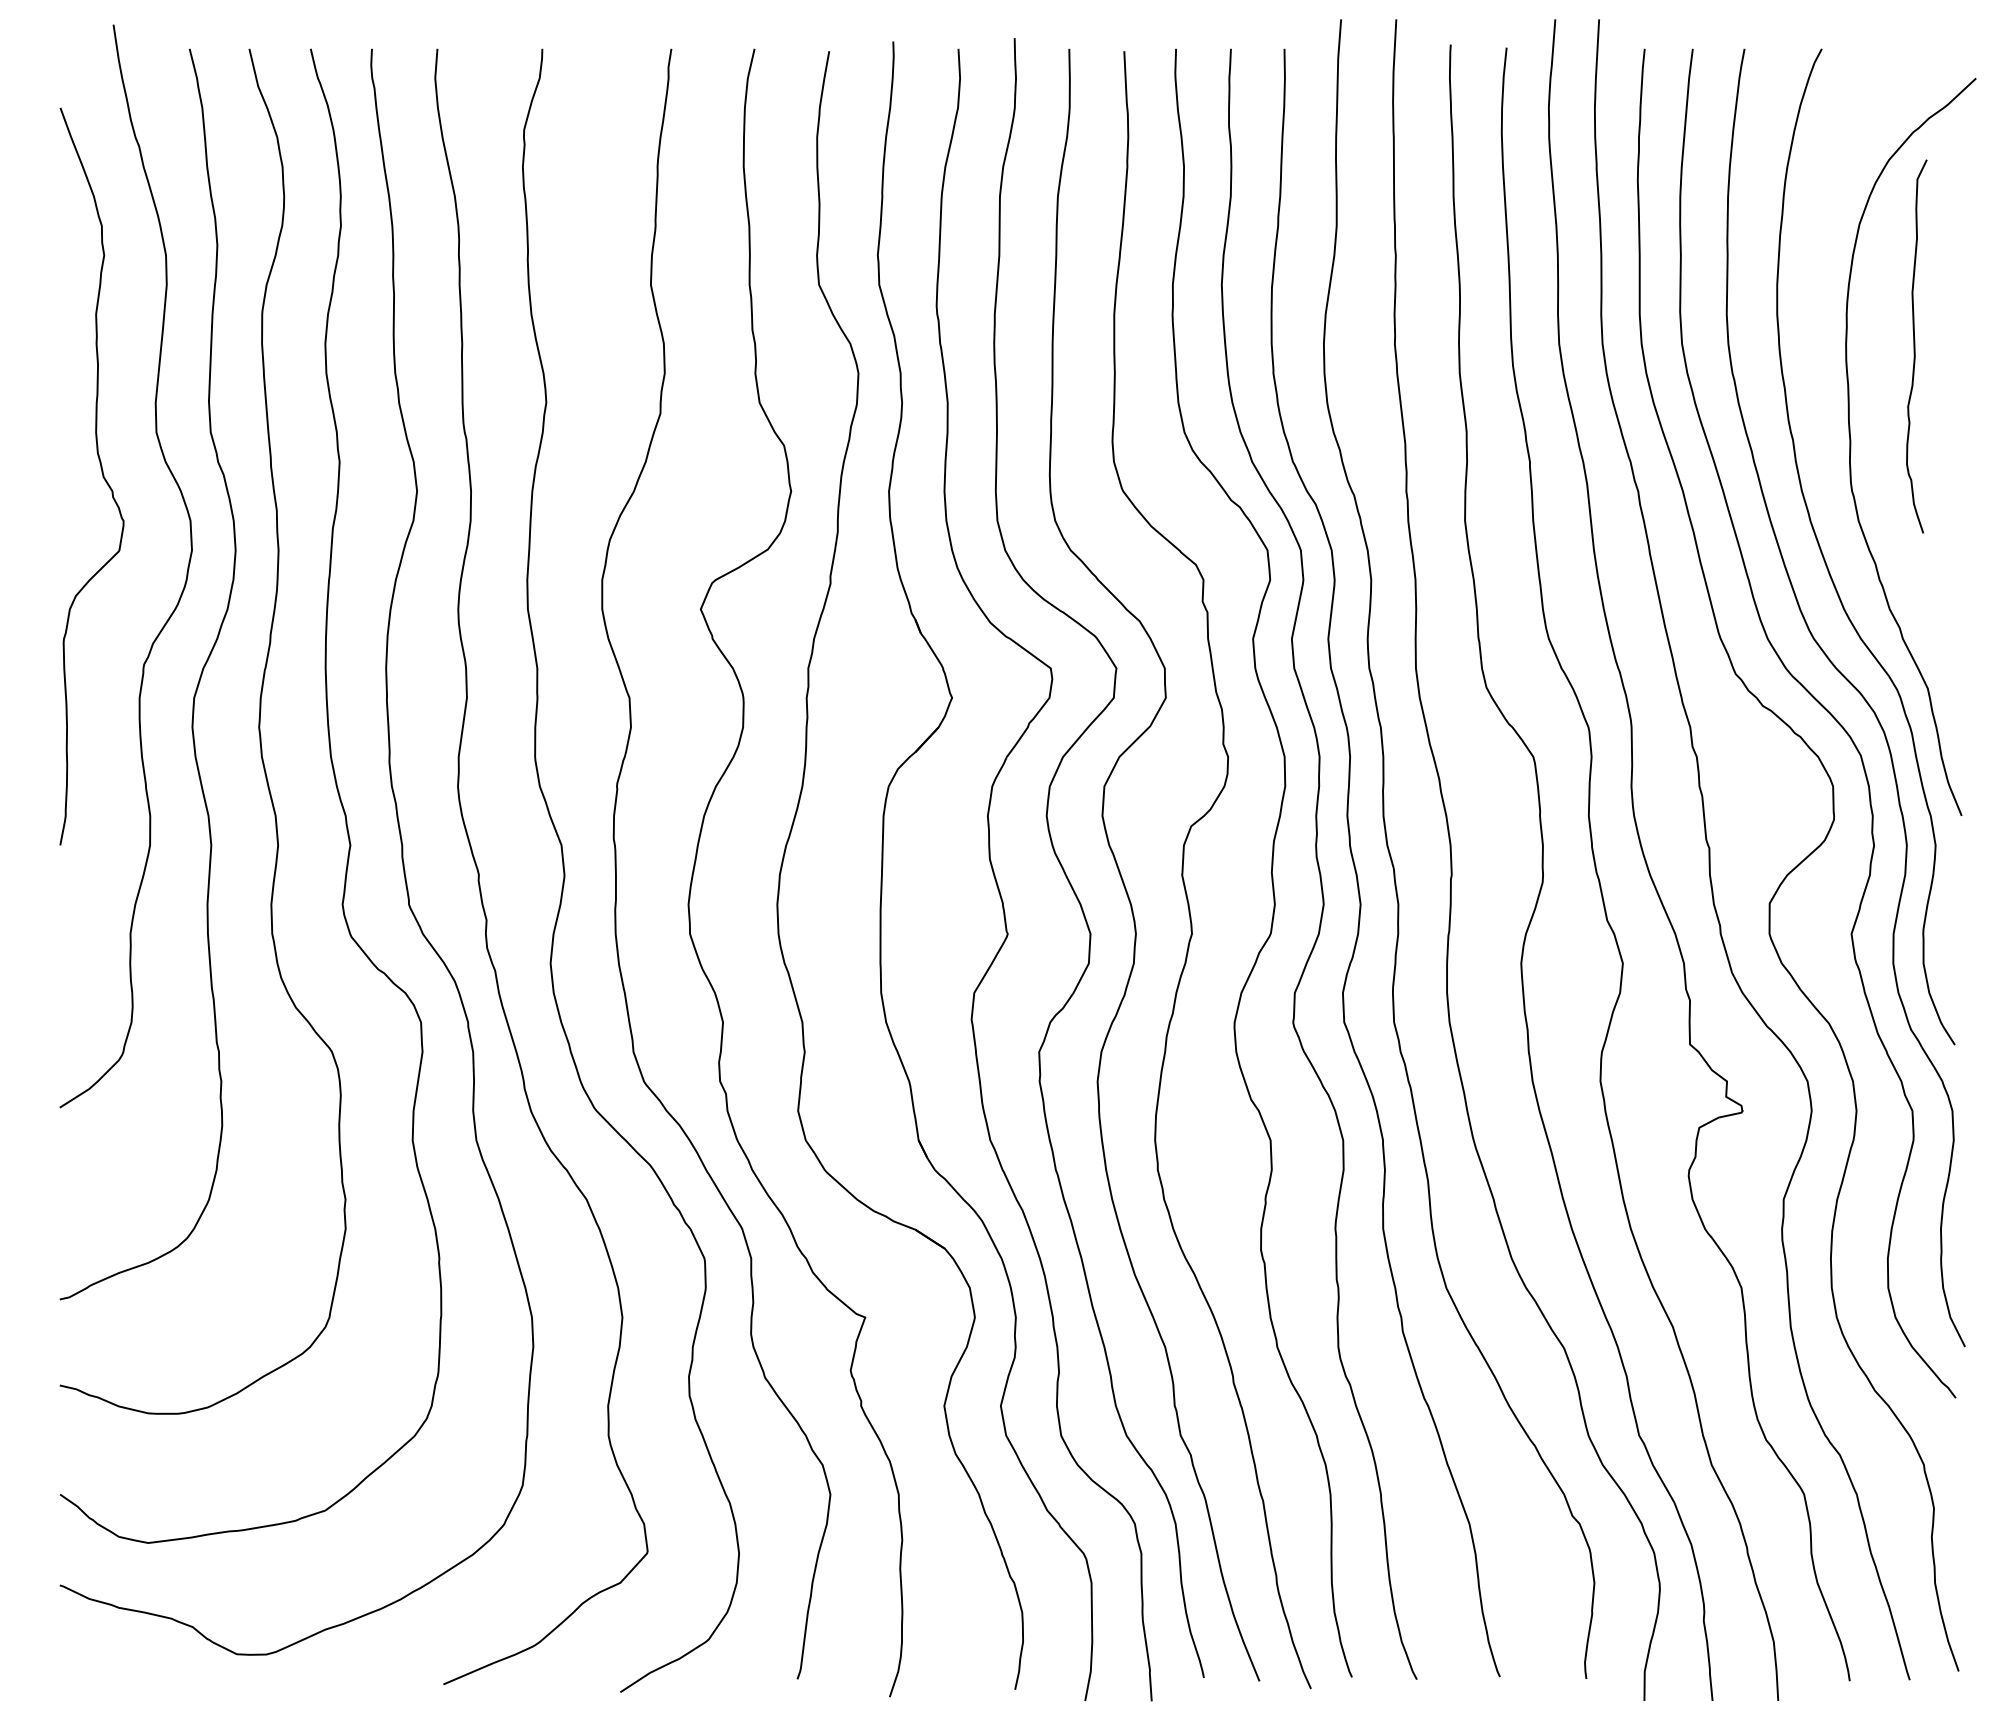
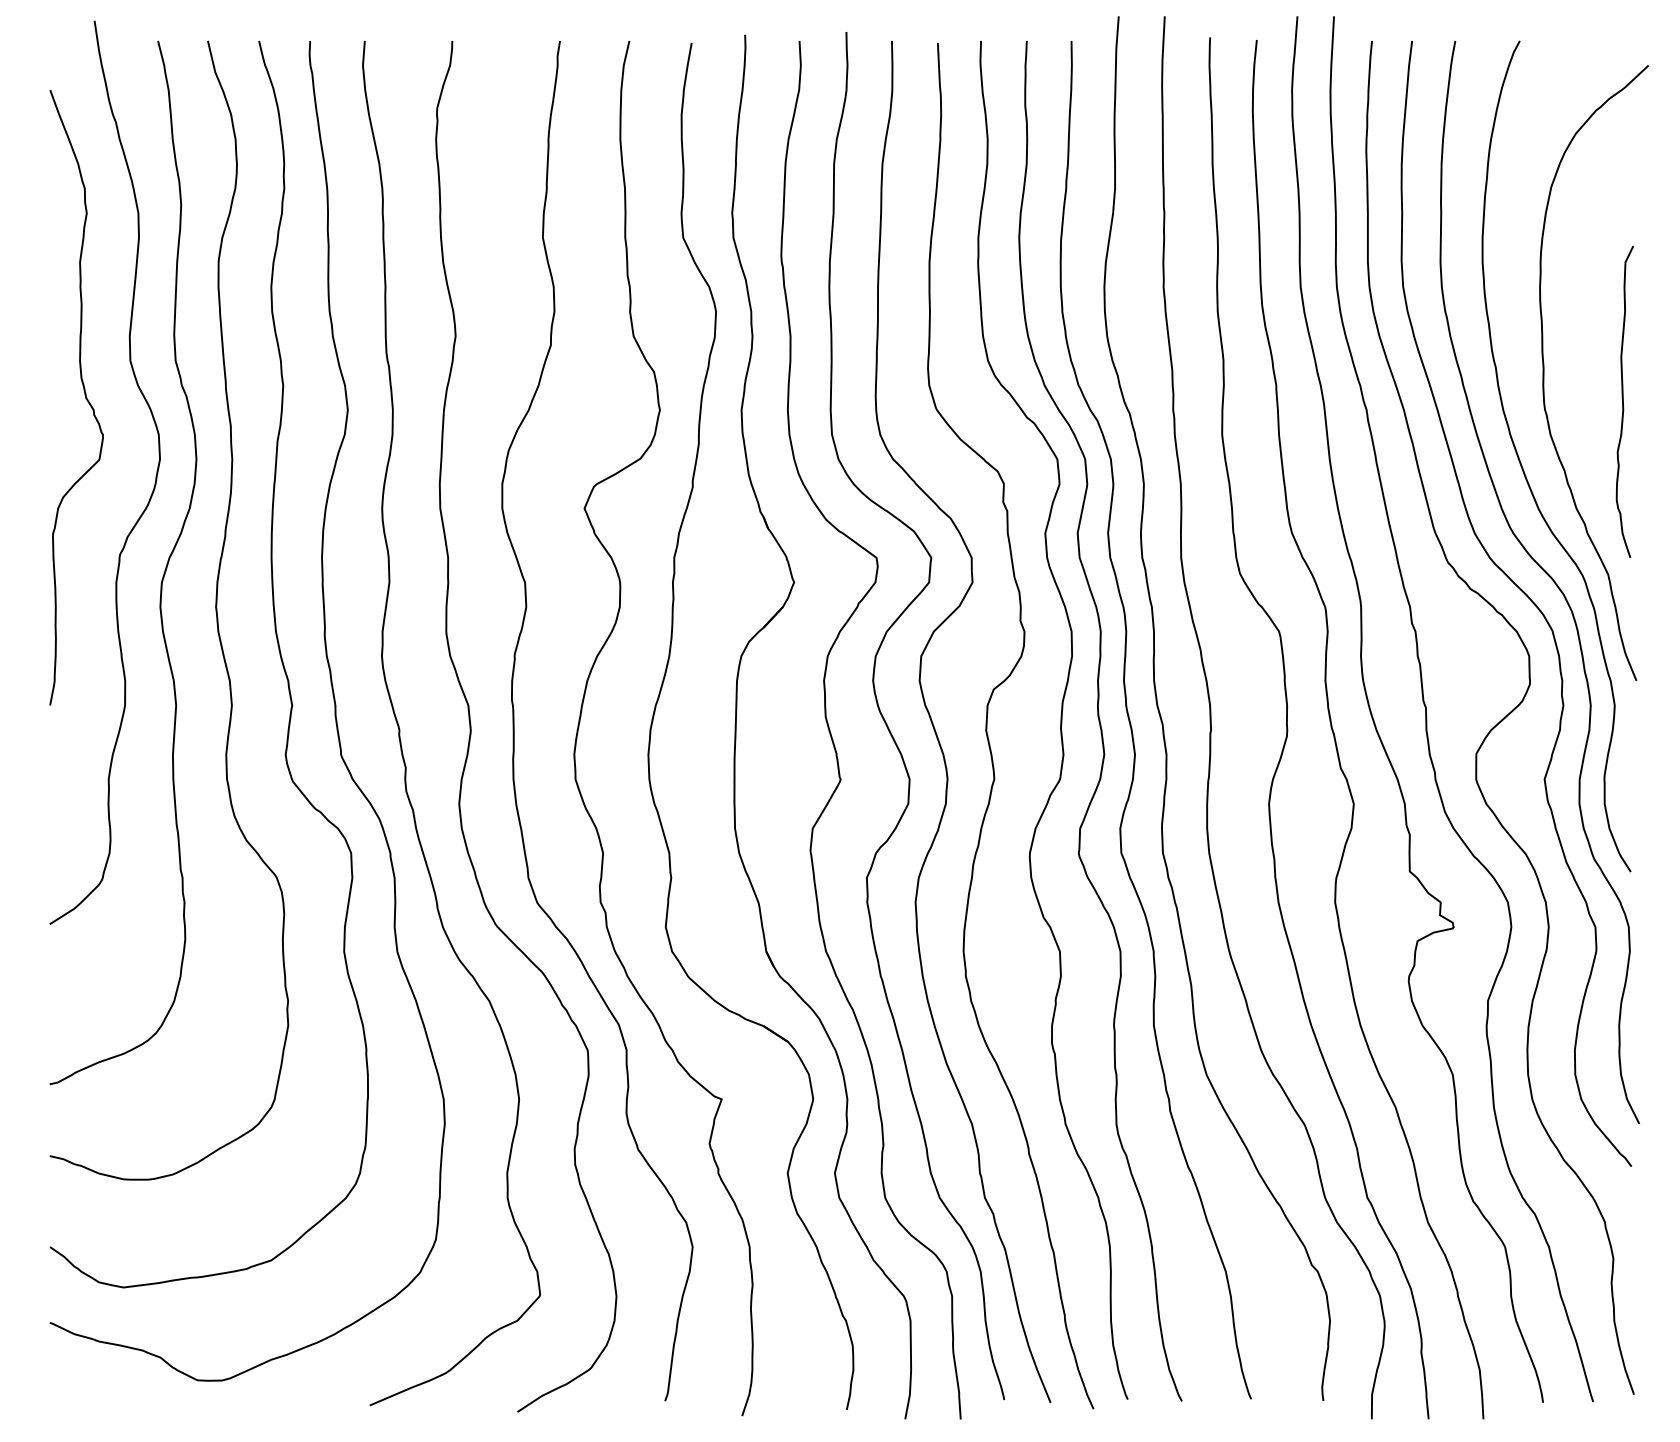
curve: (1915, 346) -> (1623, 401), moved

